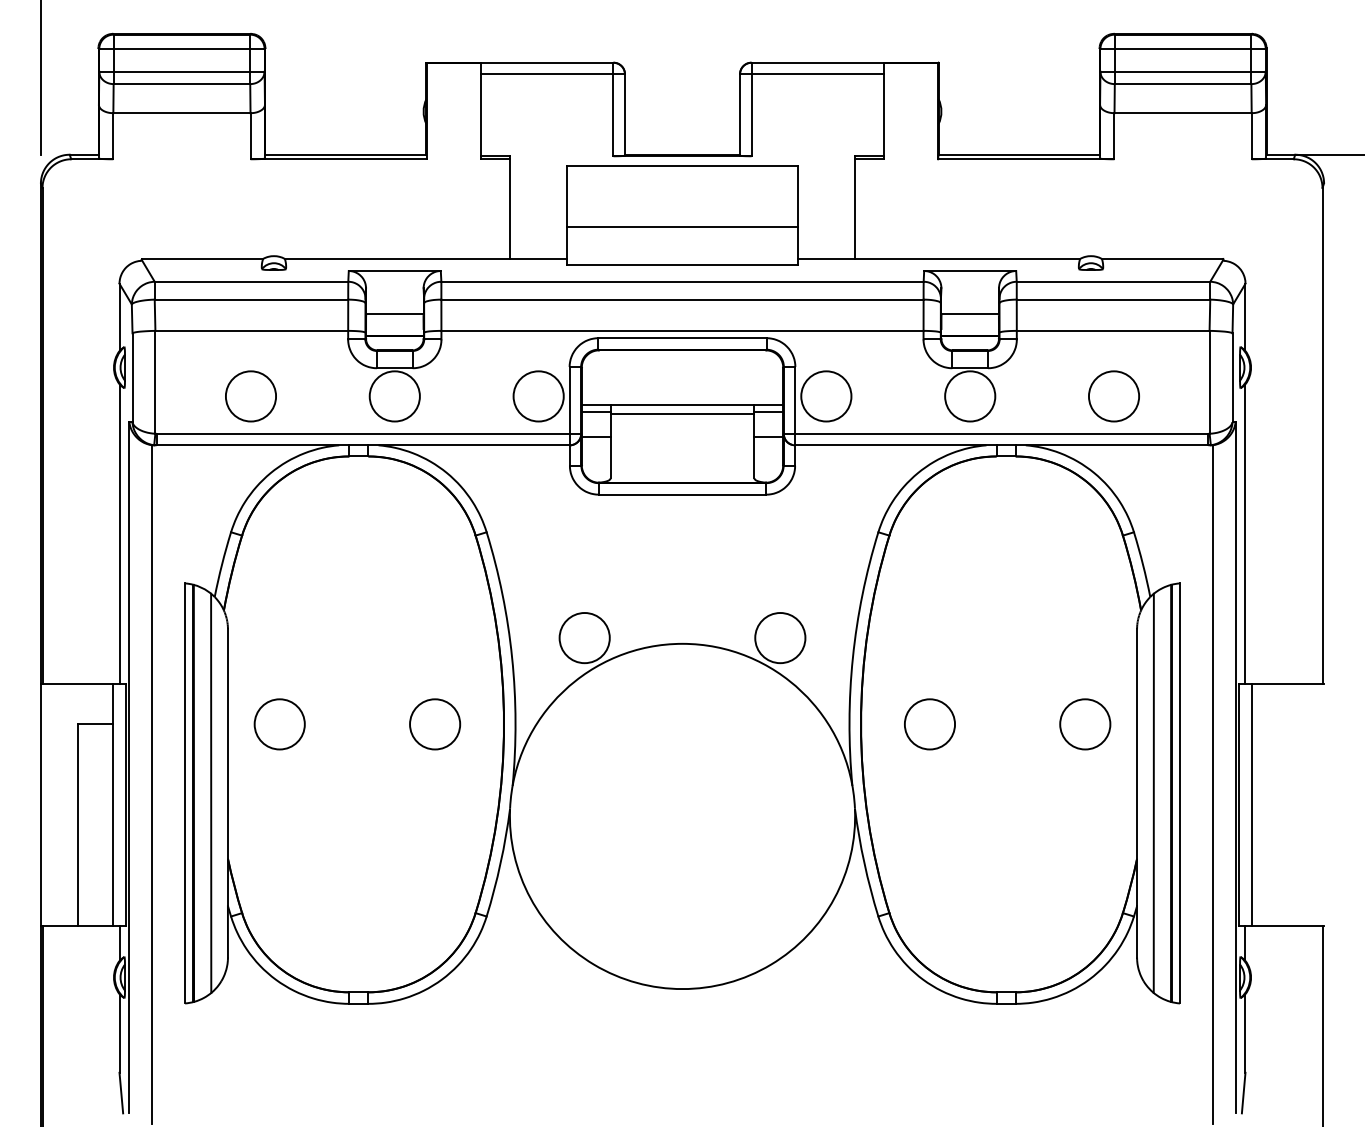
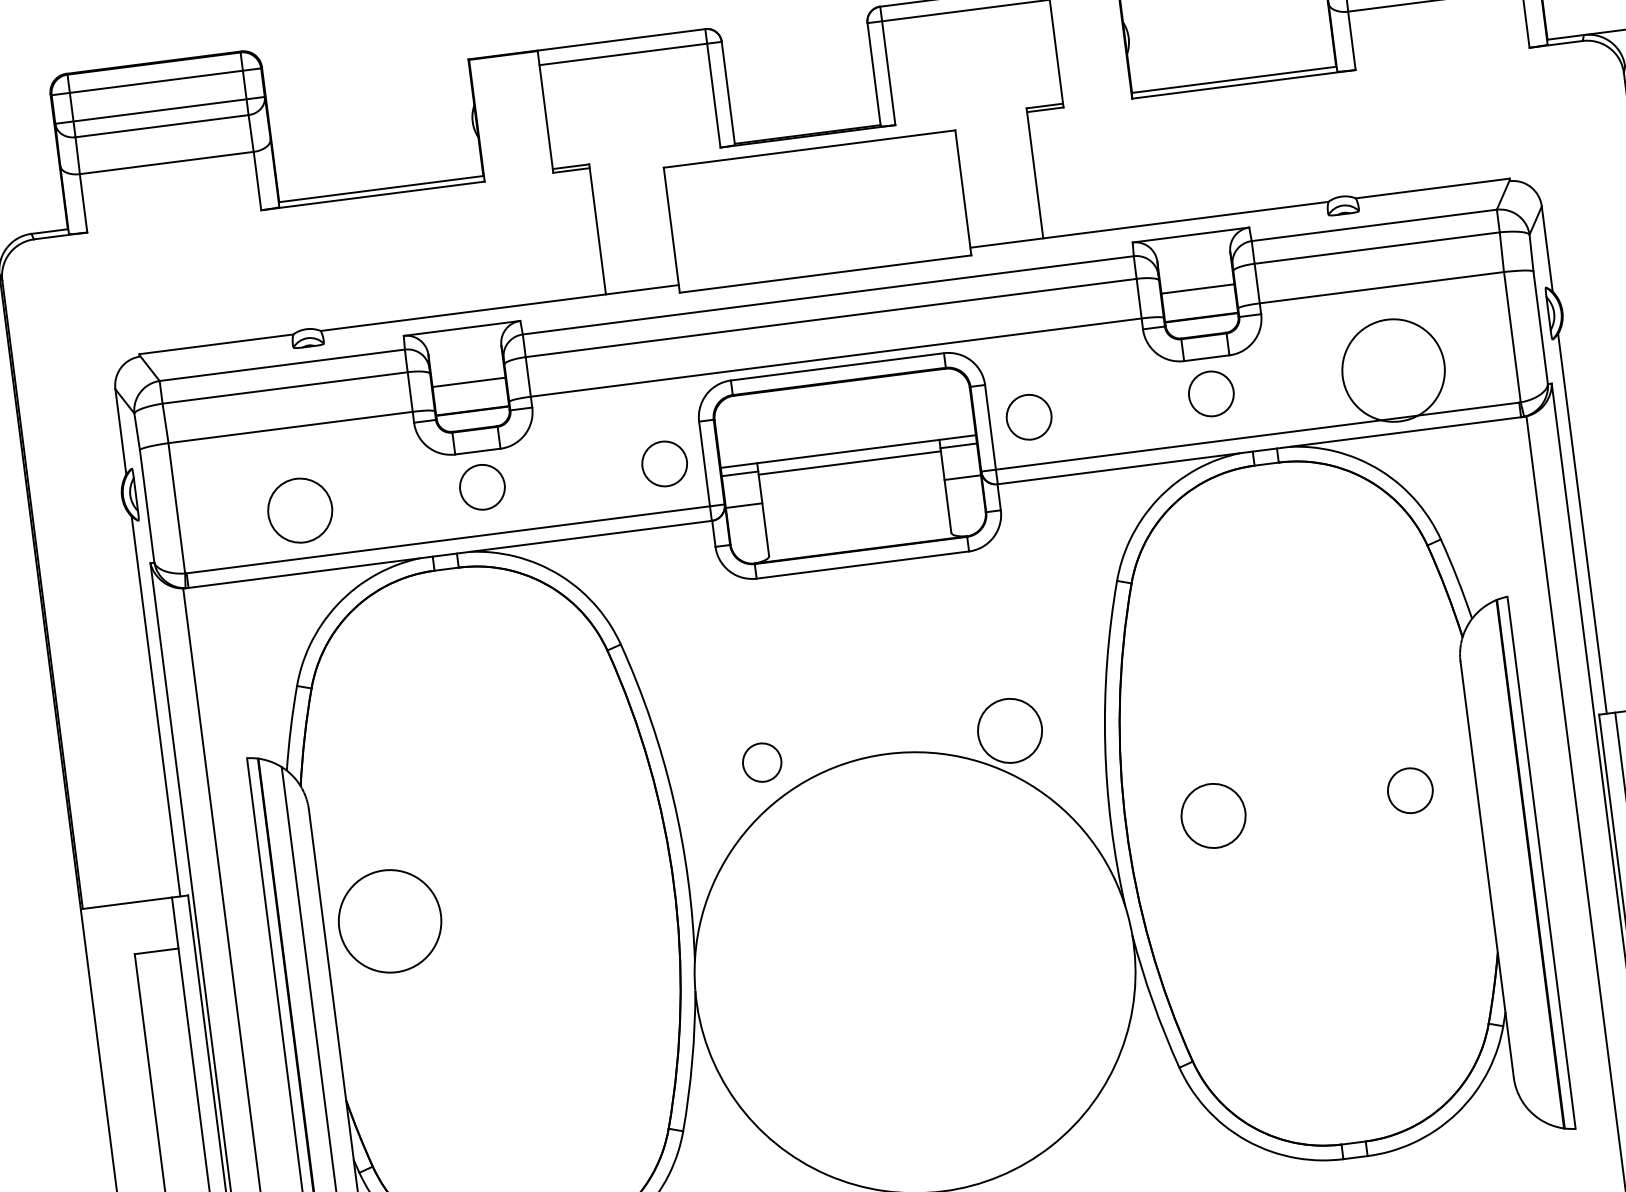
line: (682, 226) -> (819, 225), removed
circle: (394, 396) -> (482, 487), size x0.7
circle: (538, 396) -> (664, 464), size x0.7
circle: (826, 396) -> (1029, 417), size x0.7
circle: (970, 396) -> (1211, 393), size x0.7
circle: (1113, 396) -> (1392, 370), size x1.6
circle: (584, 638) -> (762, 763), size x0.6
circle: (279, 724) -> (389, 921), size x1.6
circle: (435, 724) -> (587, 896), removed
circle: (1085, 724) -> (1410, 790), size x0.7
line: (1153, 792) -> (1507, 865), removed

